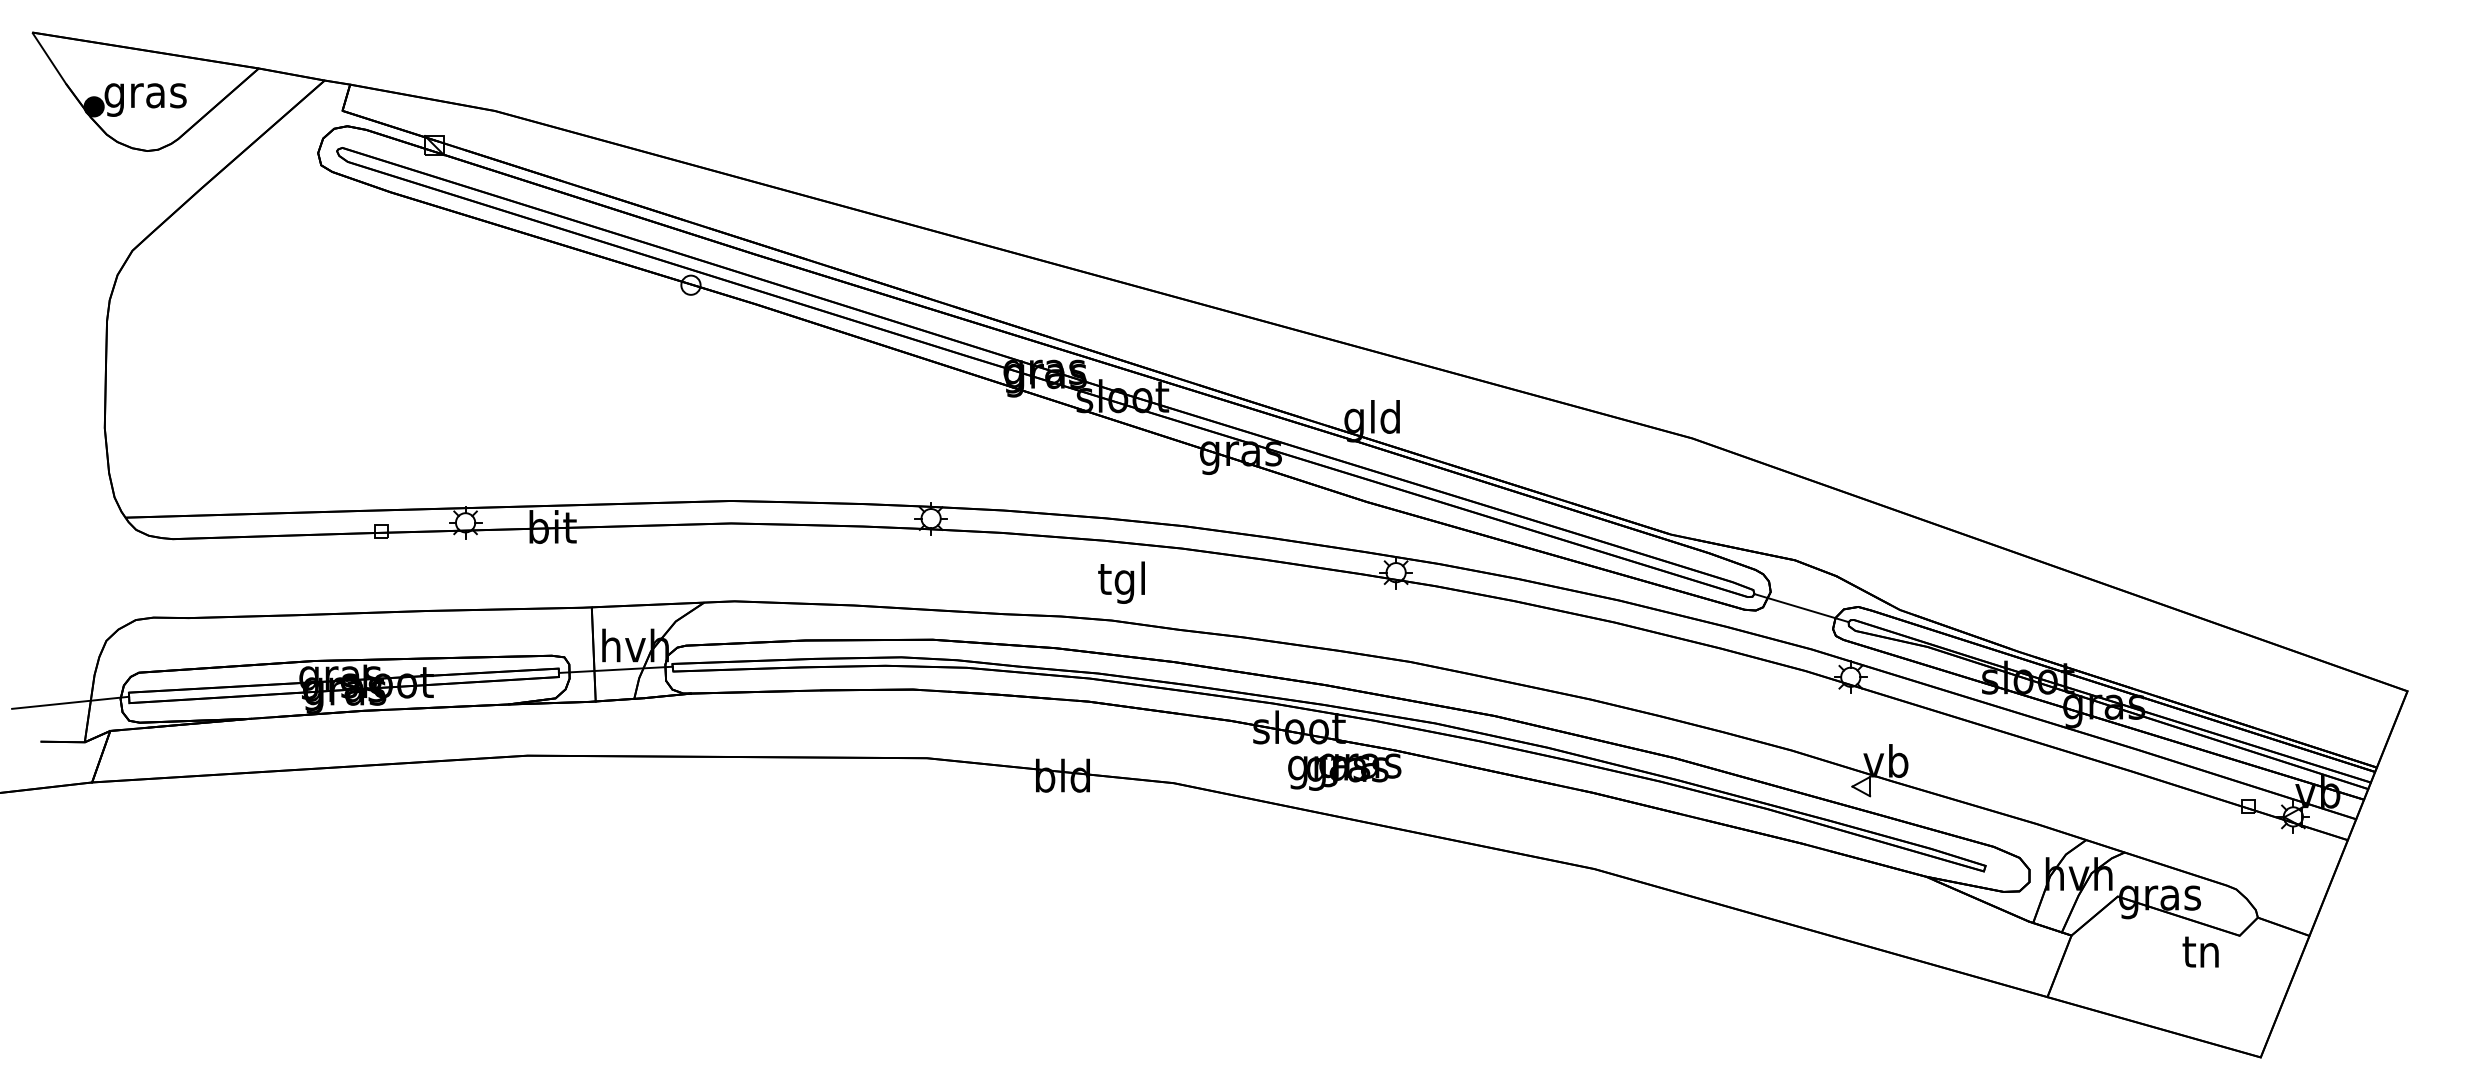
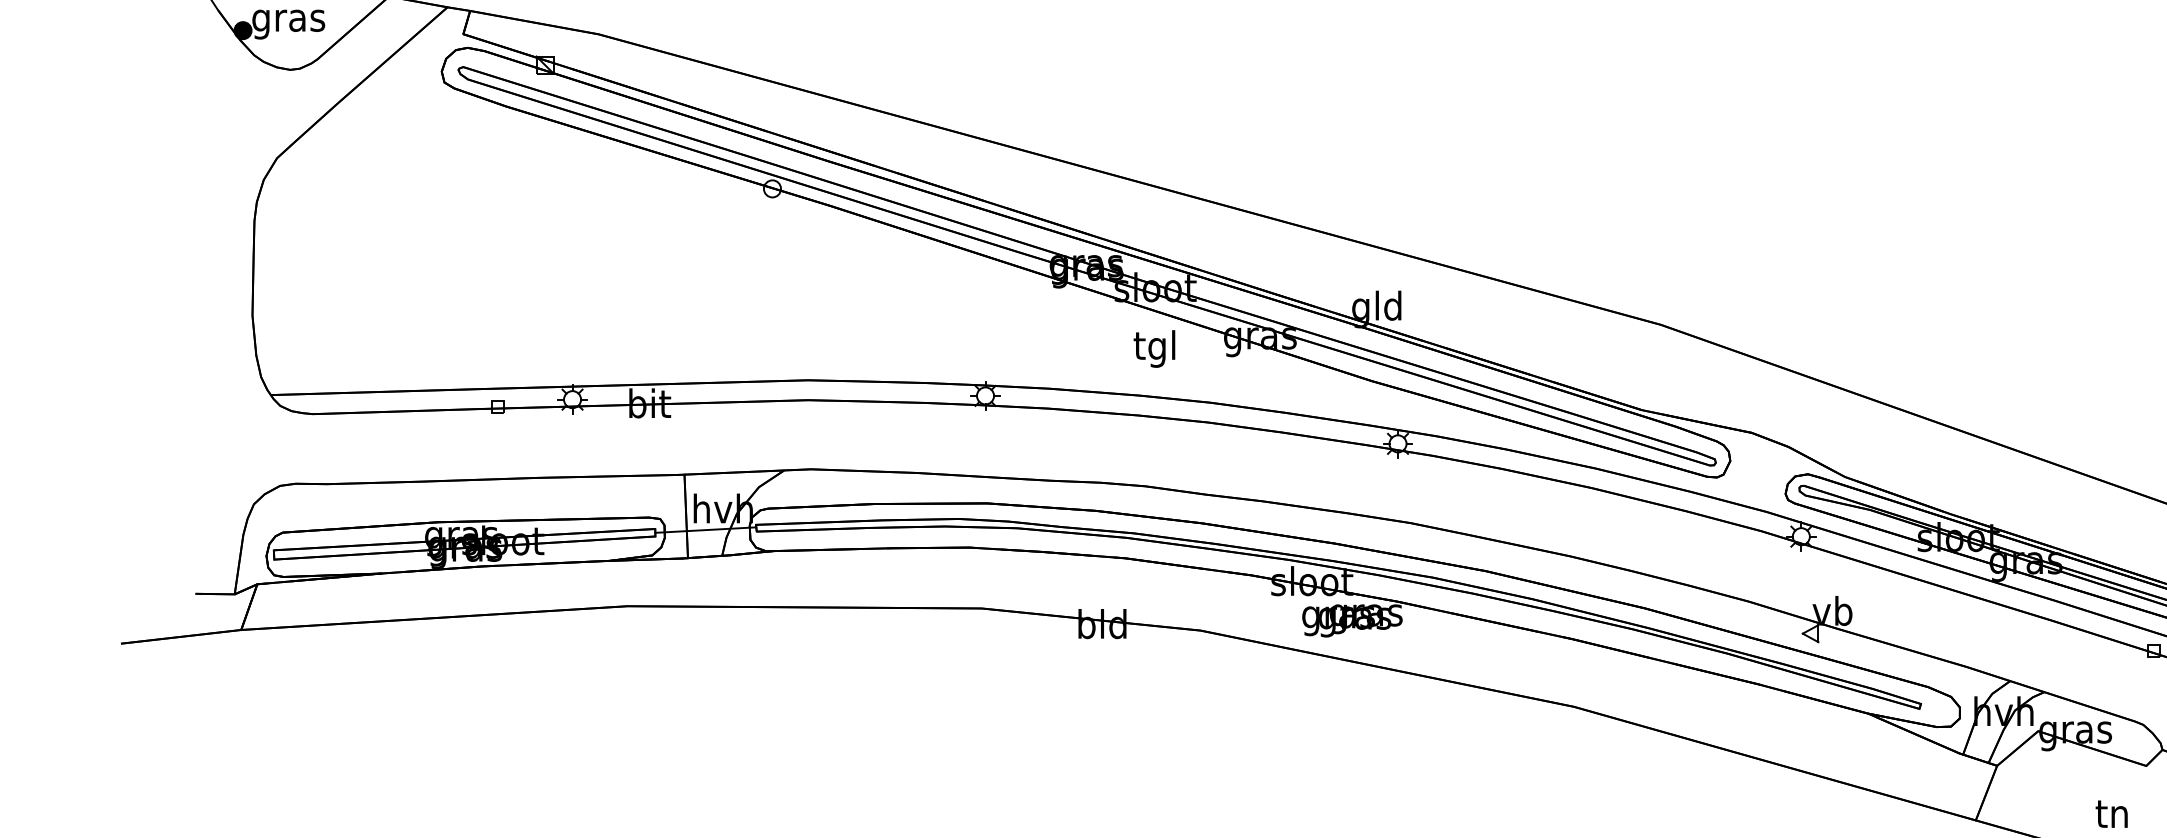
text: (1121, 582) -> (1154, 348), moved
line: (1801, 608) -> (1757, 475), removed
line: (70, 702) -> (222, 559), removed
text: (2200, 951) -> (2111, 813), moved

